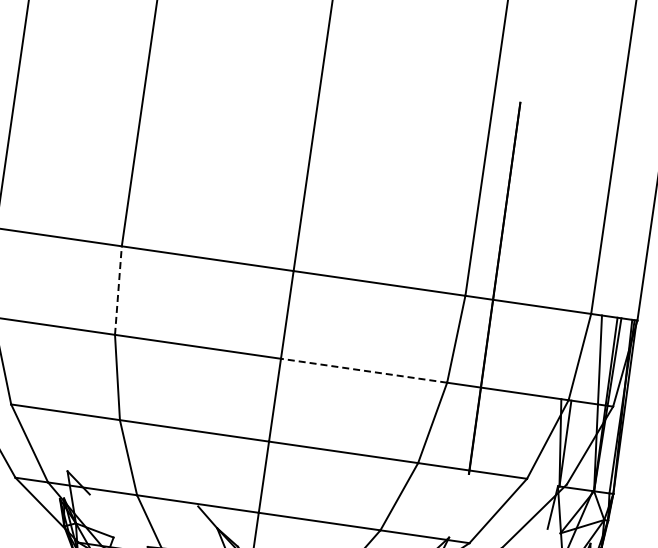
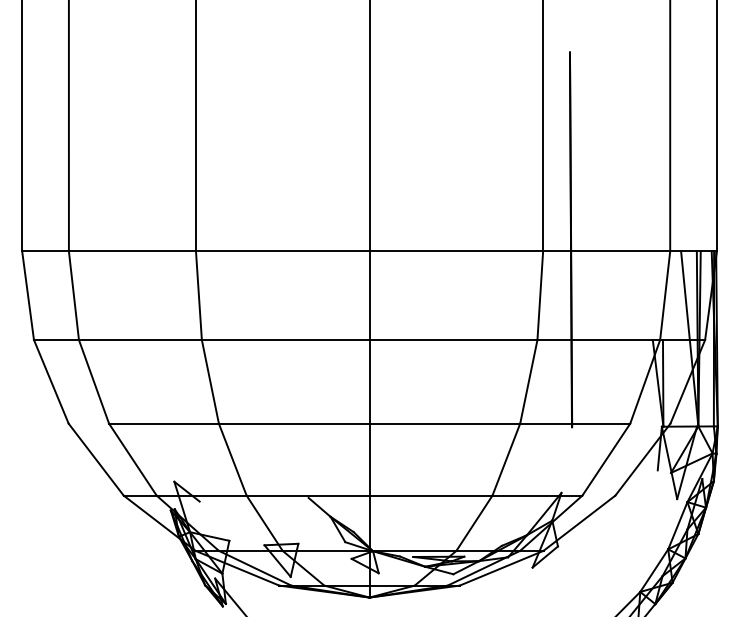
line: (118, 290) -> (198, 295), dashed -> solid
line: (363, 371) -> (453, 340), dashed -> solid

